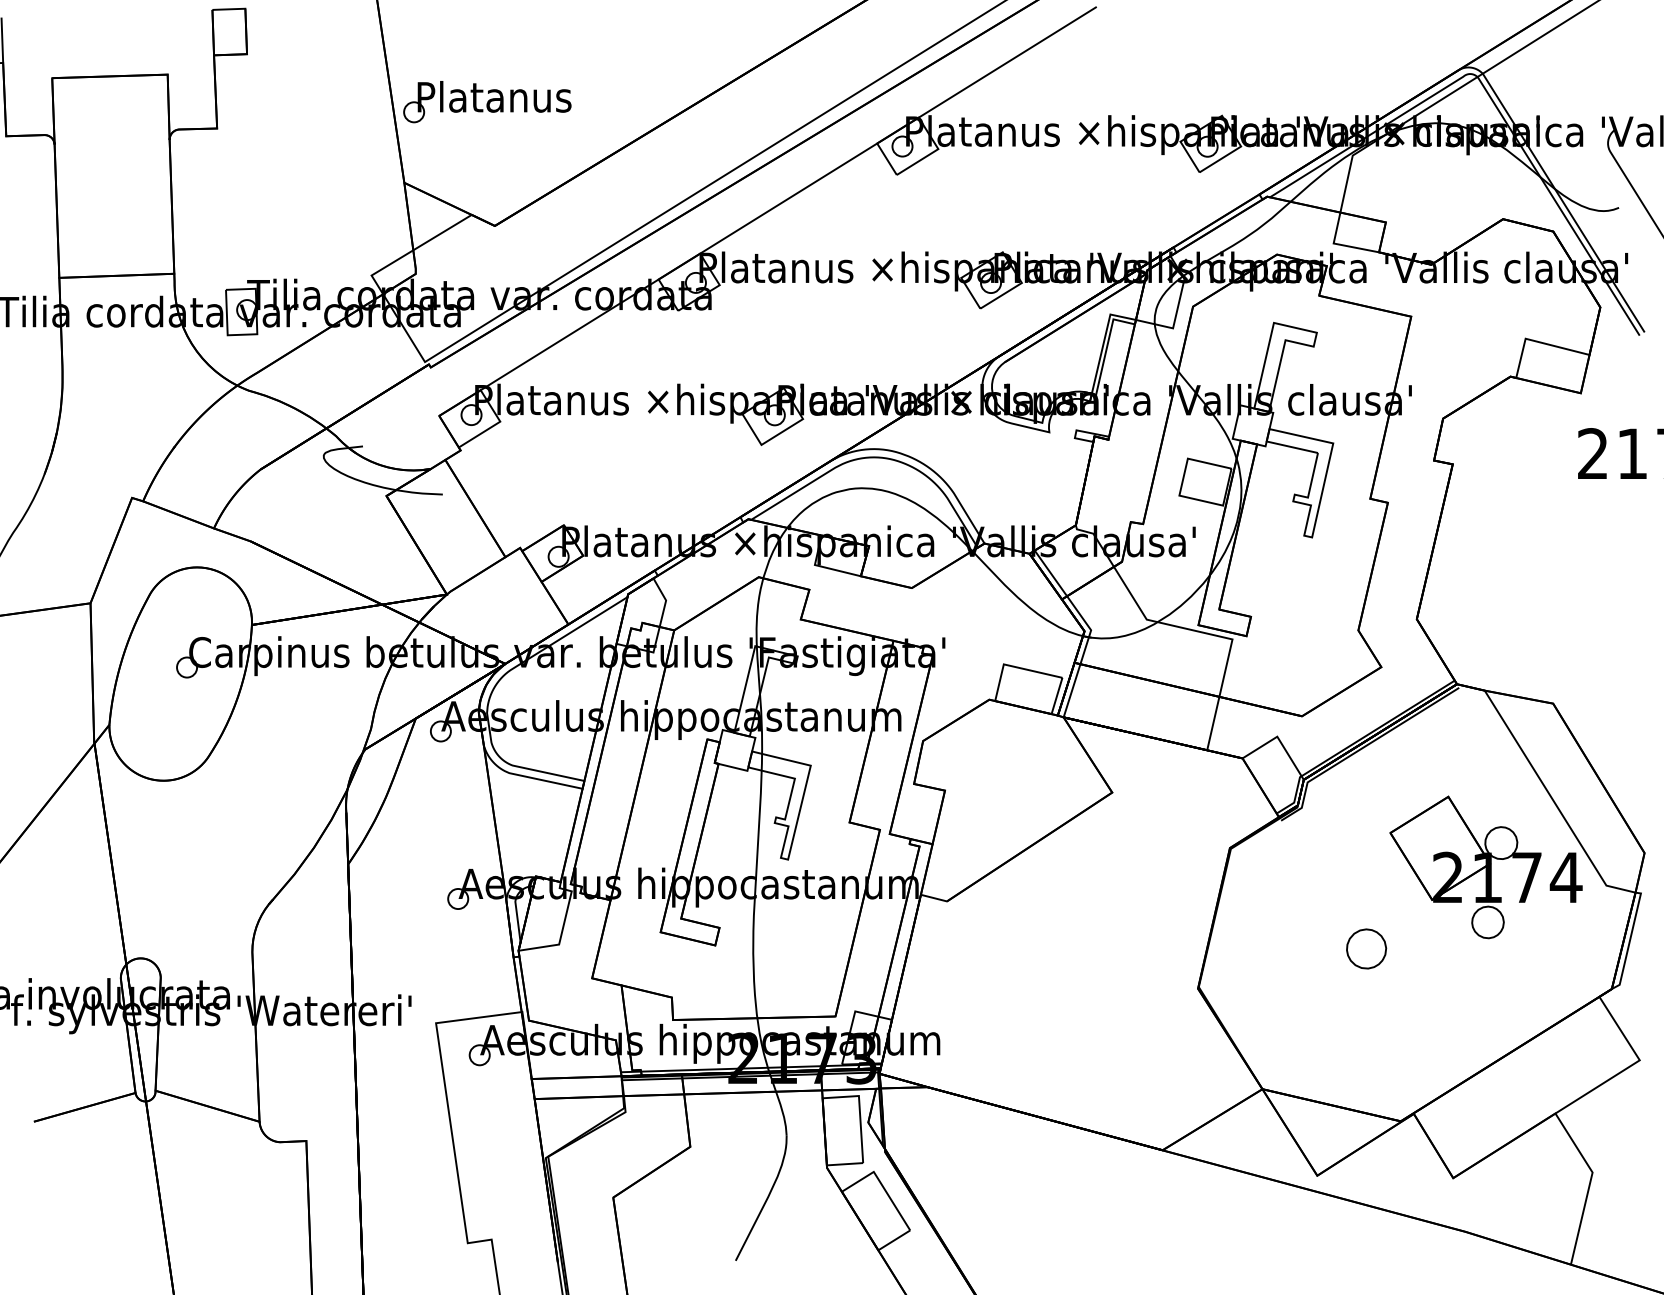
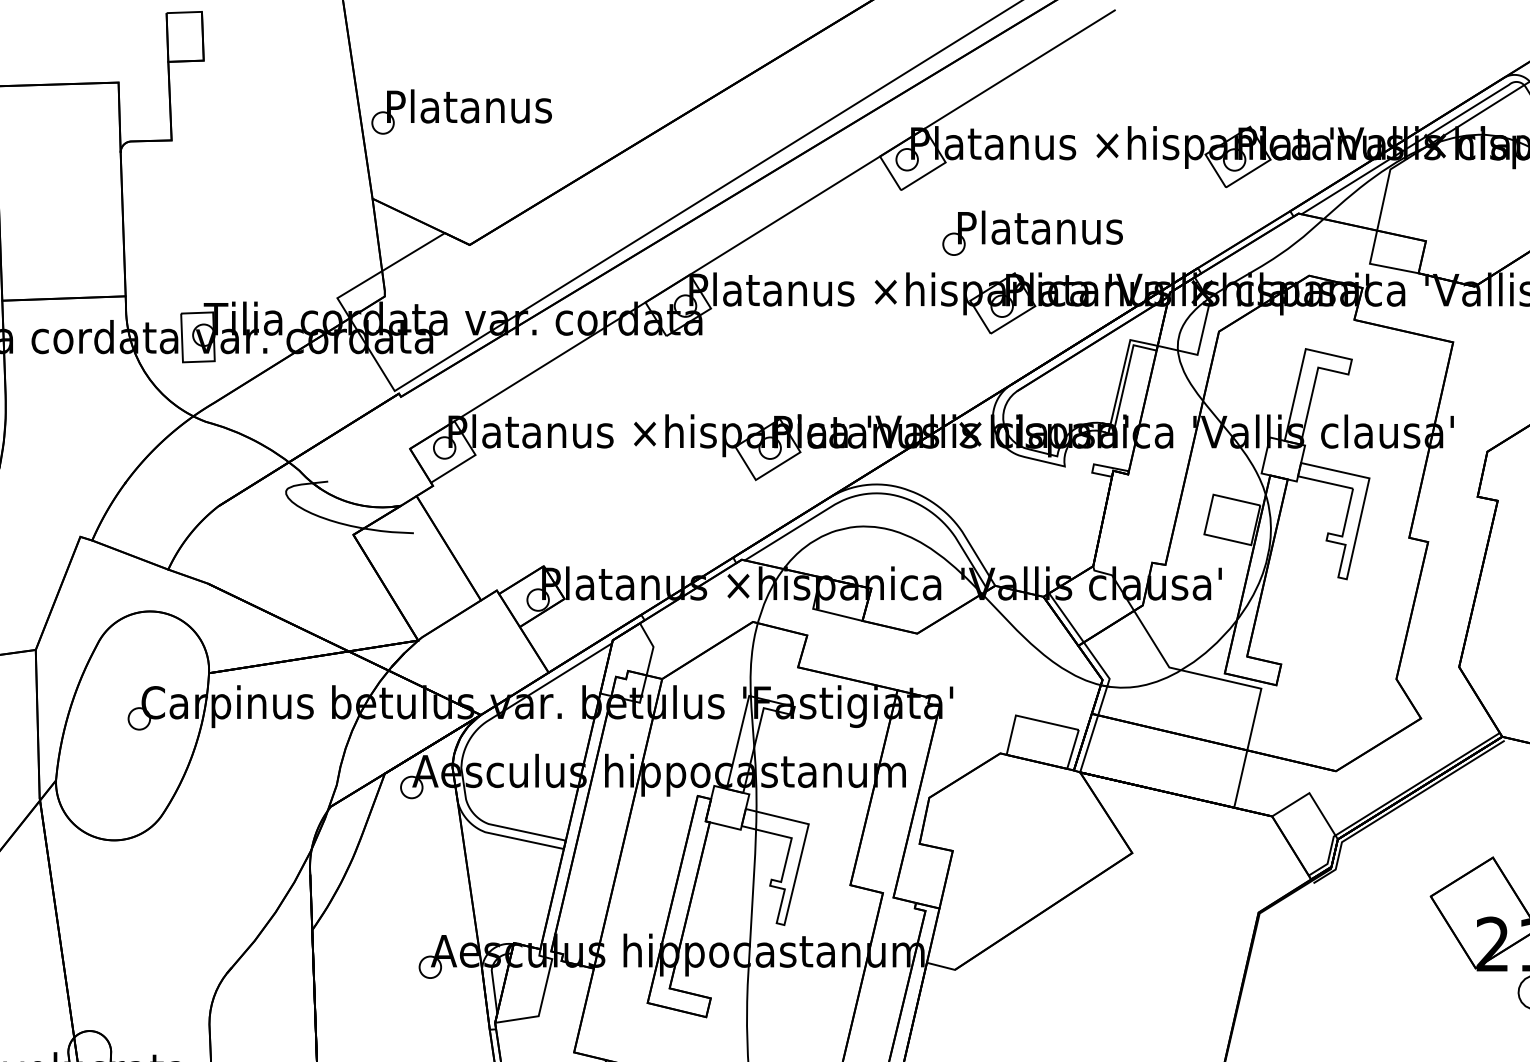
part: (1019, 215) -> (1032, 233), added
part: (1366, 948) -> (1405, 1020), removed

